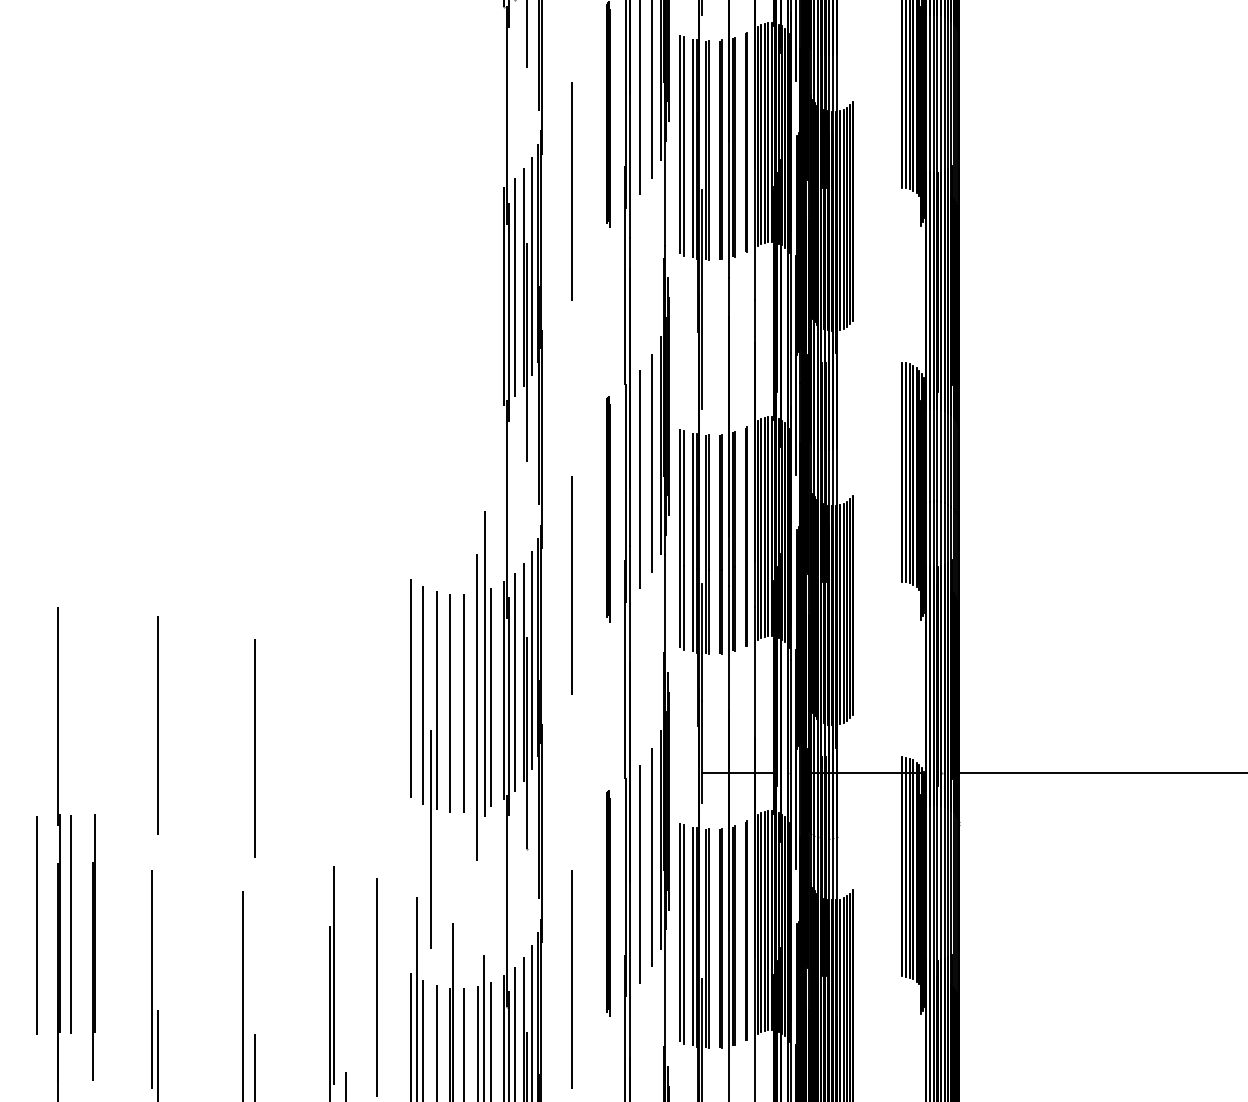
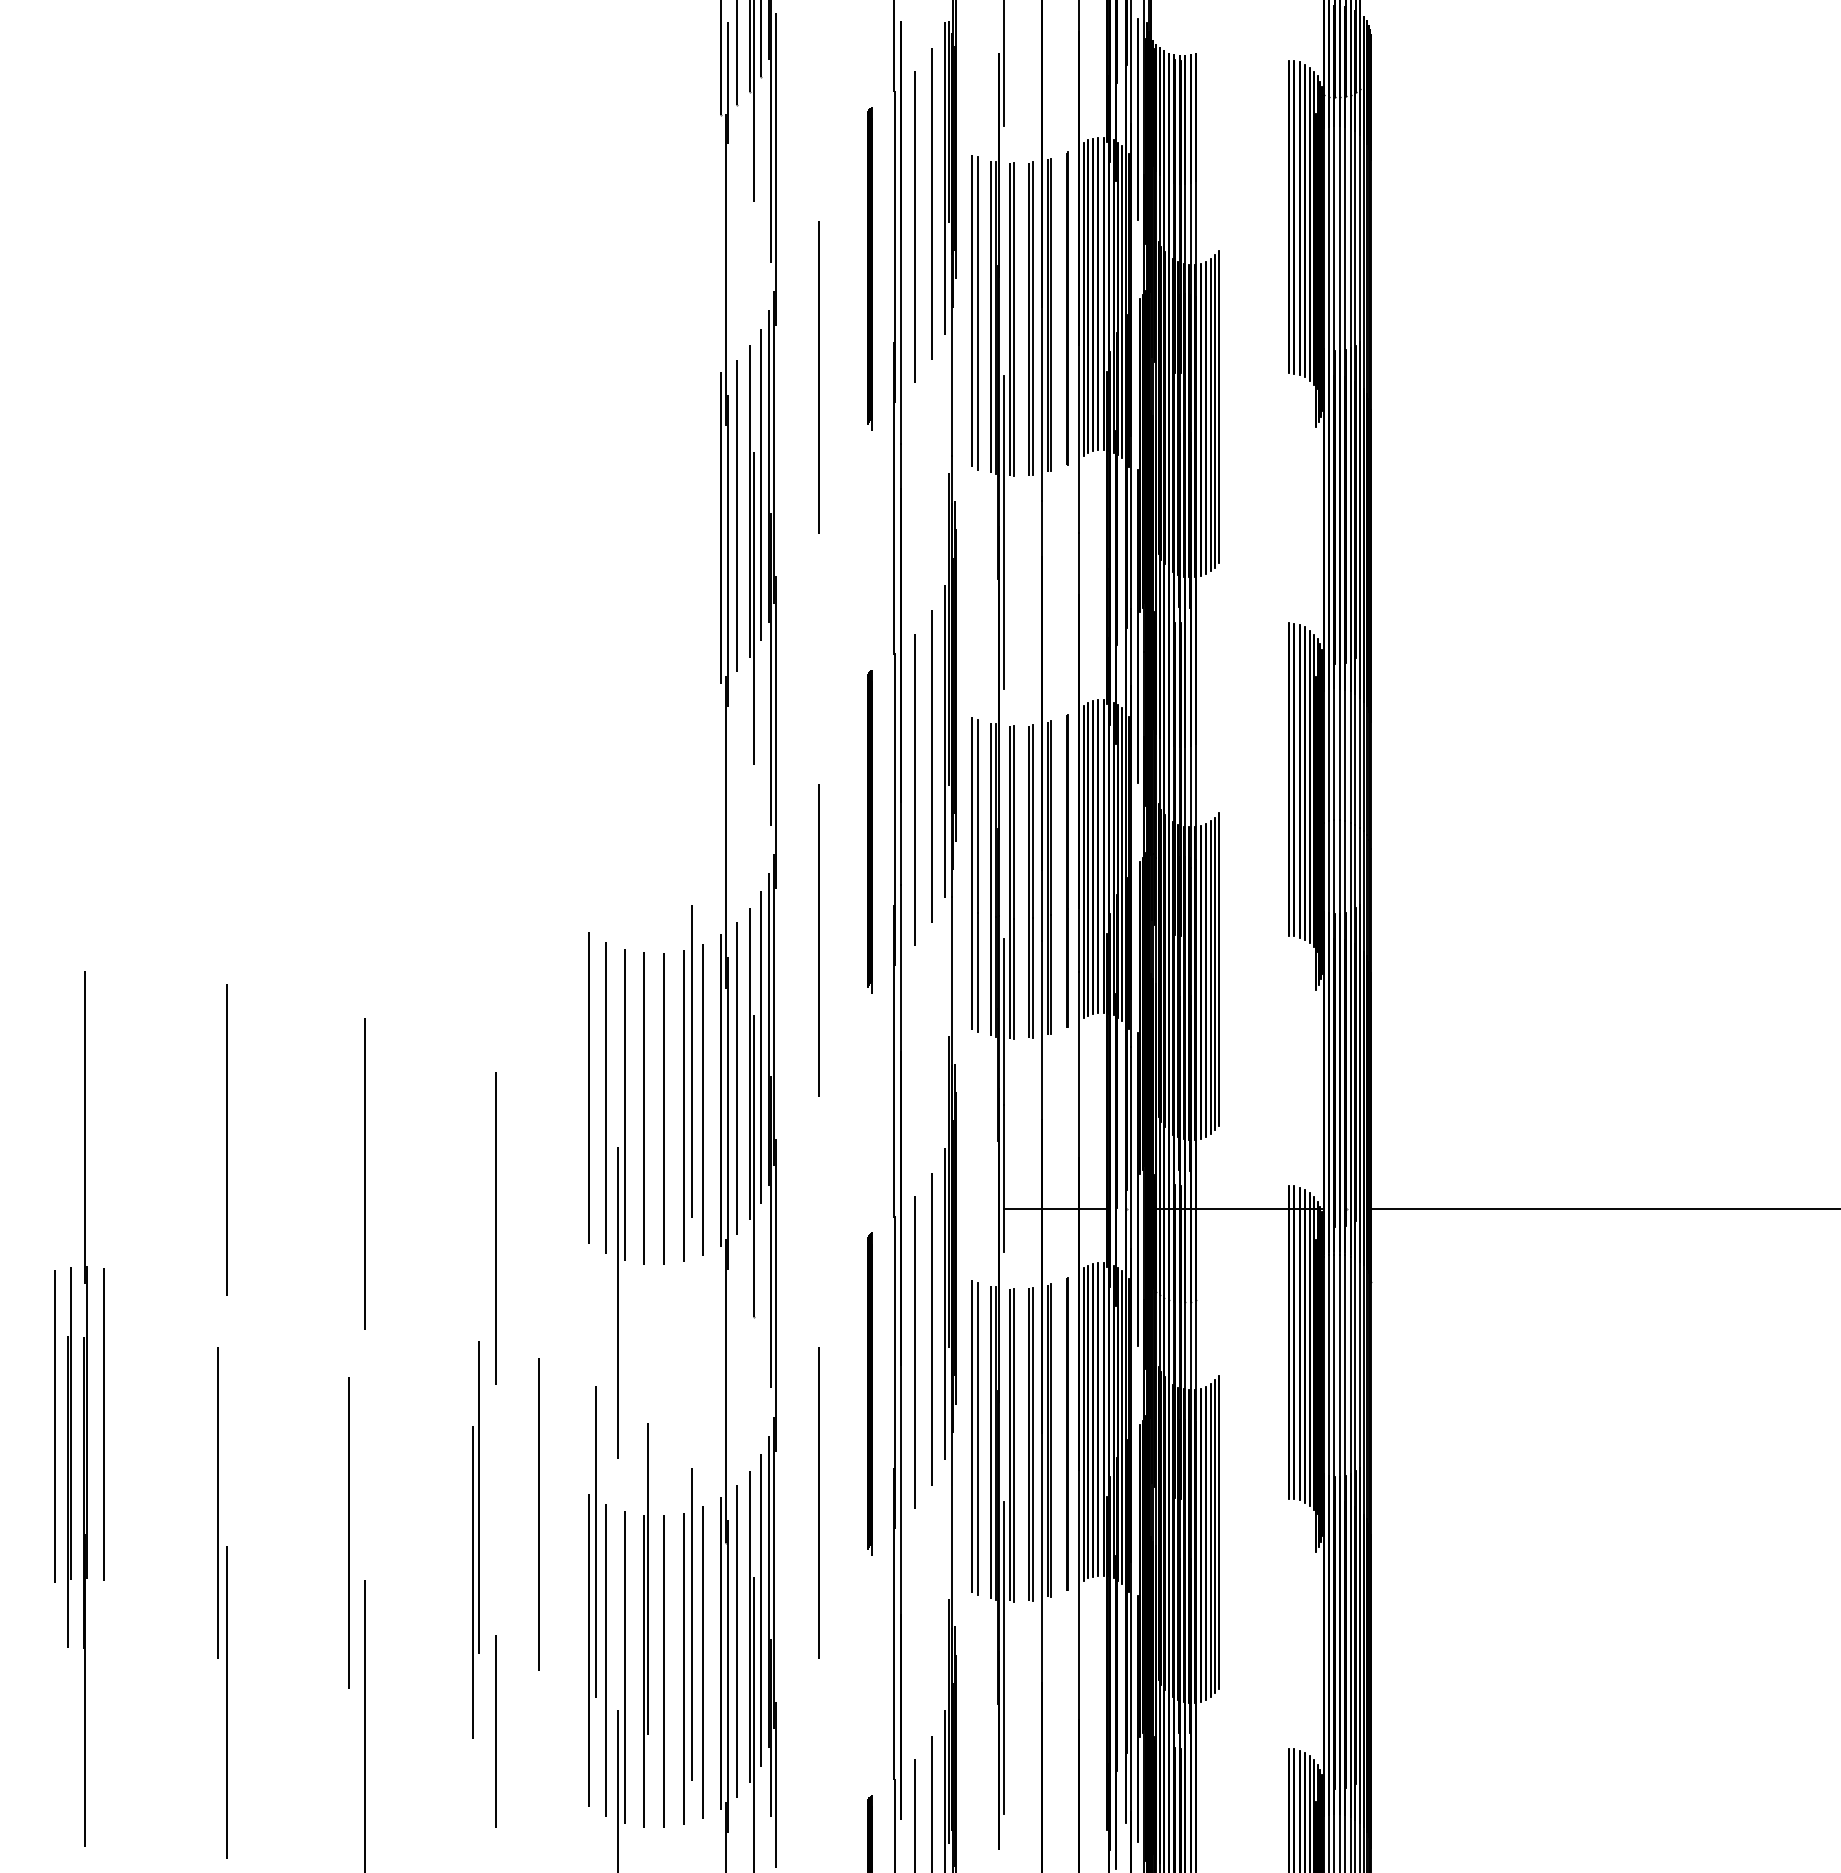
part: (480, 685) -> (687, 1083), size x0.71
line: (346, 787) -> (496, 1228), added
part: (93, 947) -> (69, 1457), moved

